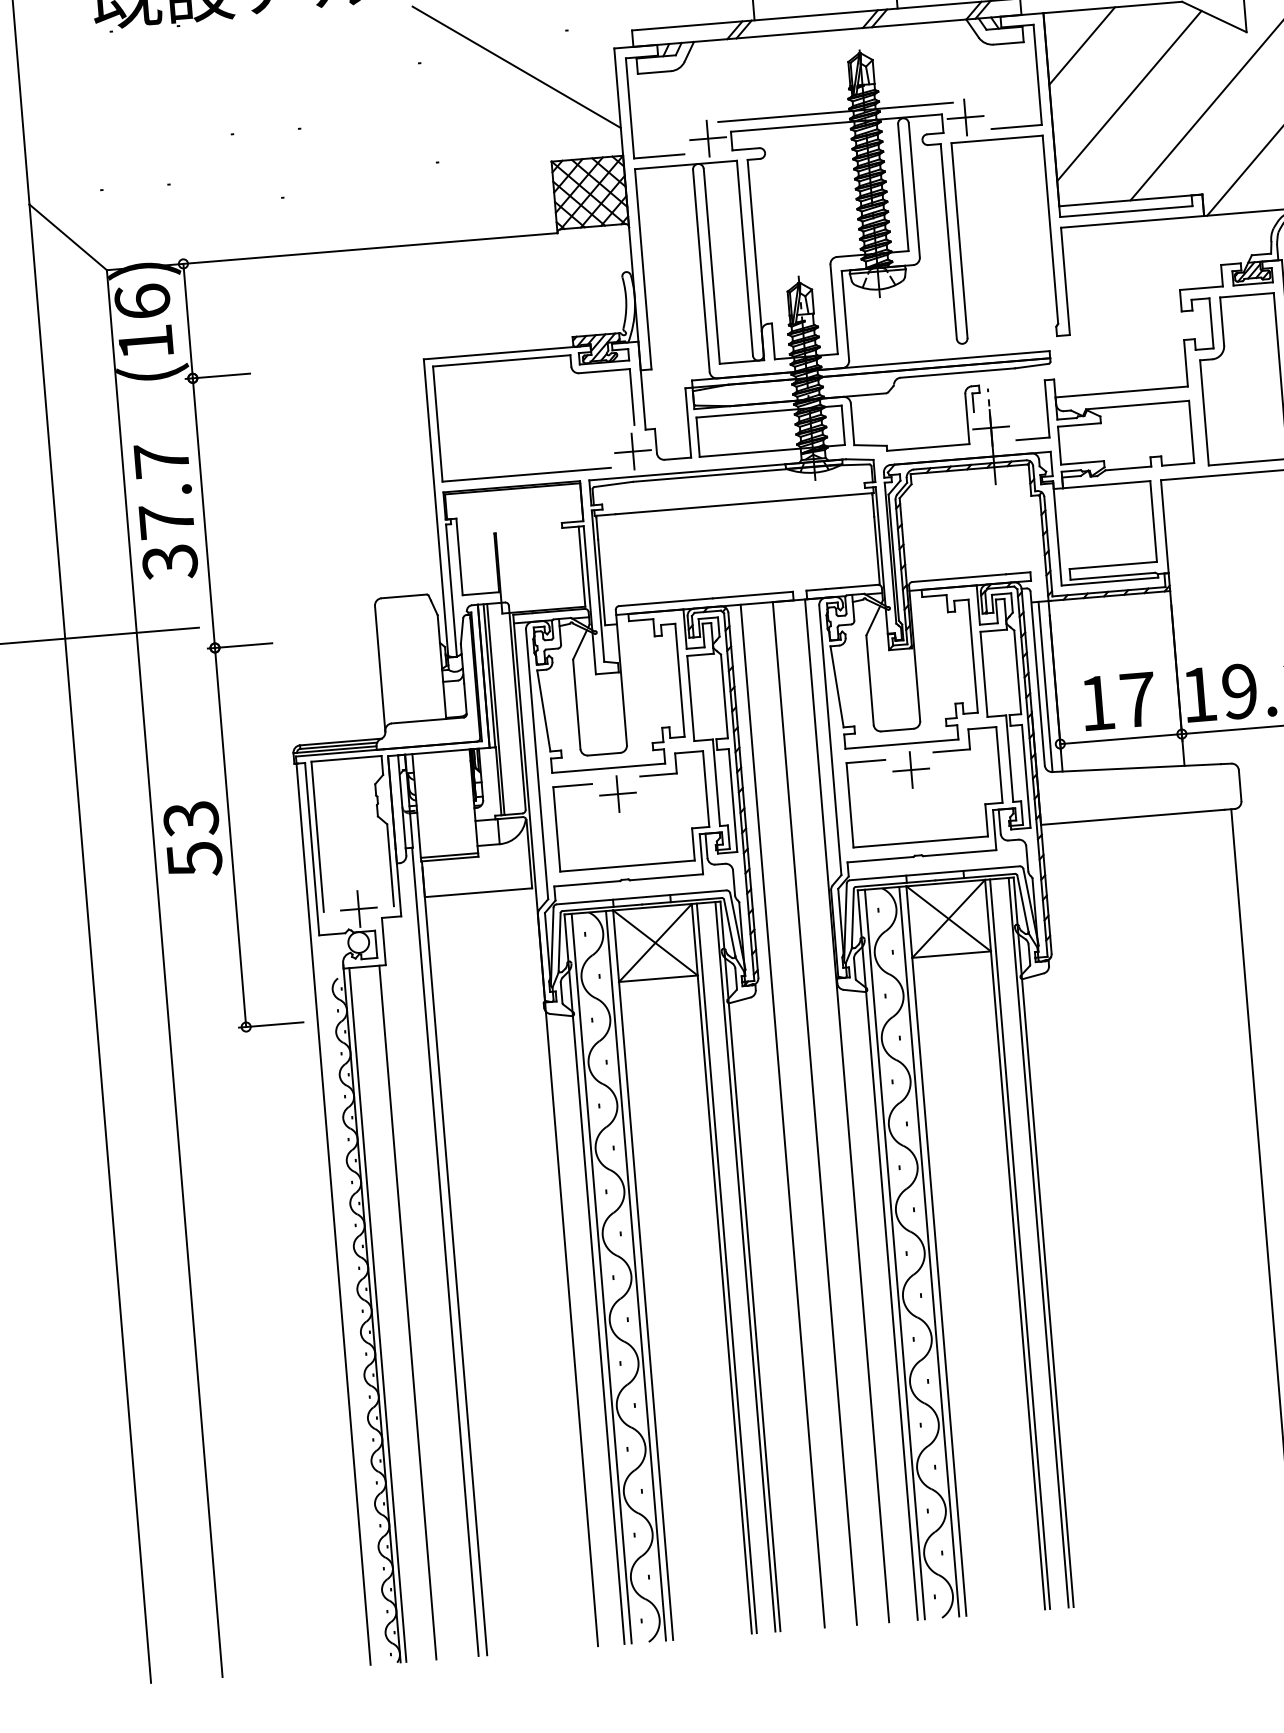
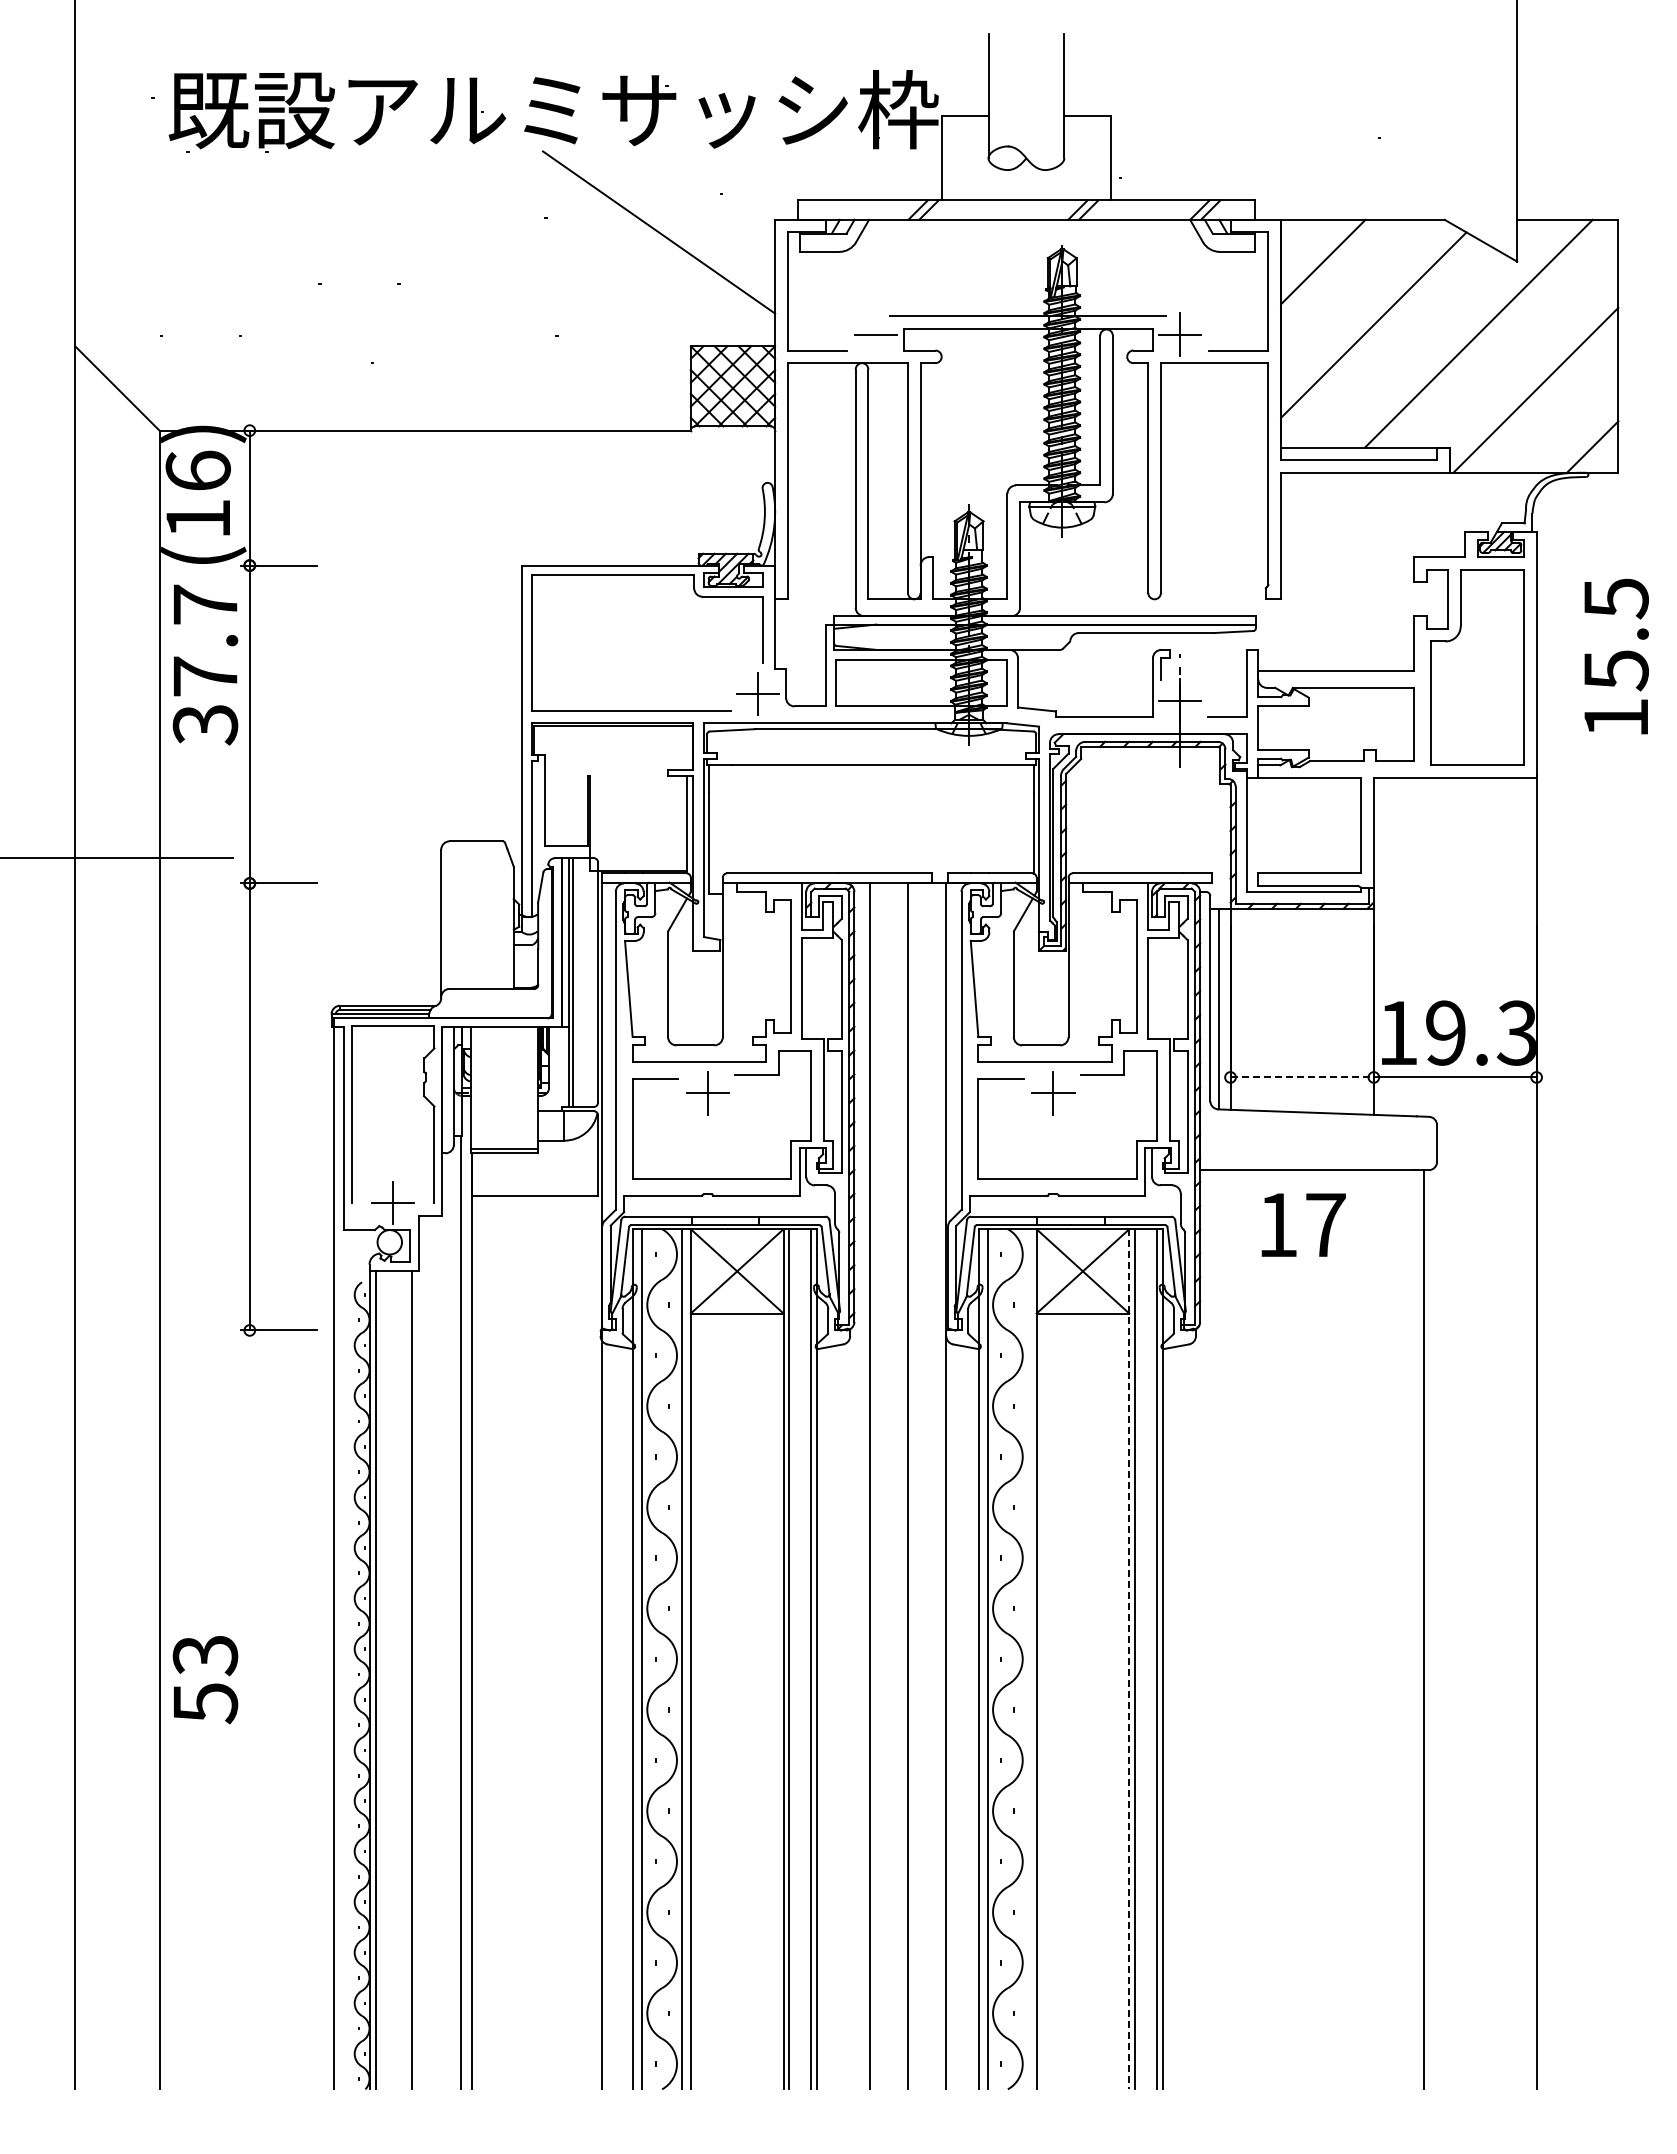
line: (708, 138) -> (876, 334), removed
text: (165, 511) -> (205, 664), moved
text: (1119, 700) -> (1303, 1224), moved
line: (1121, 739) -> (1302, 1077), solid -> dashed
text: (192, 840) -> (205, 1680), moved
line: (1015, 1244) -> (1129, 1659), solid -> dashed
line: (929, 1251) -> (1028, 1659), removed

